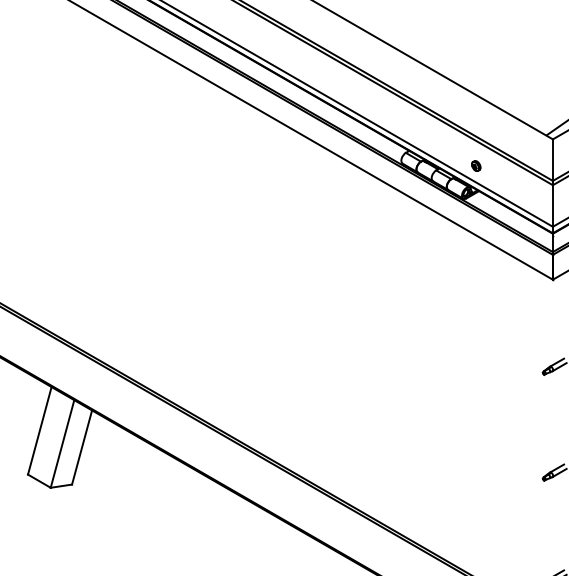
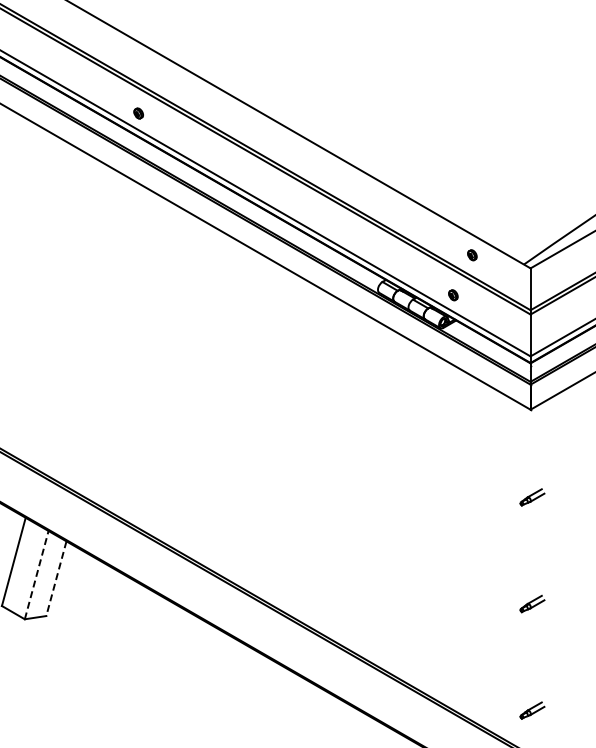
part: (495, 126) -> (472, 255), added
line: (62, 444) -> (36, 575), solid -> dashed
line: (82, 447) -> (56, 578), solid -> dashed

